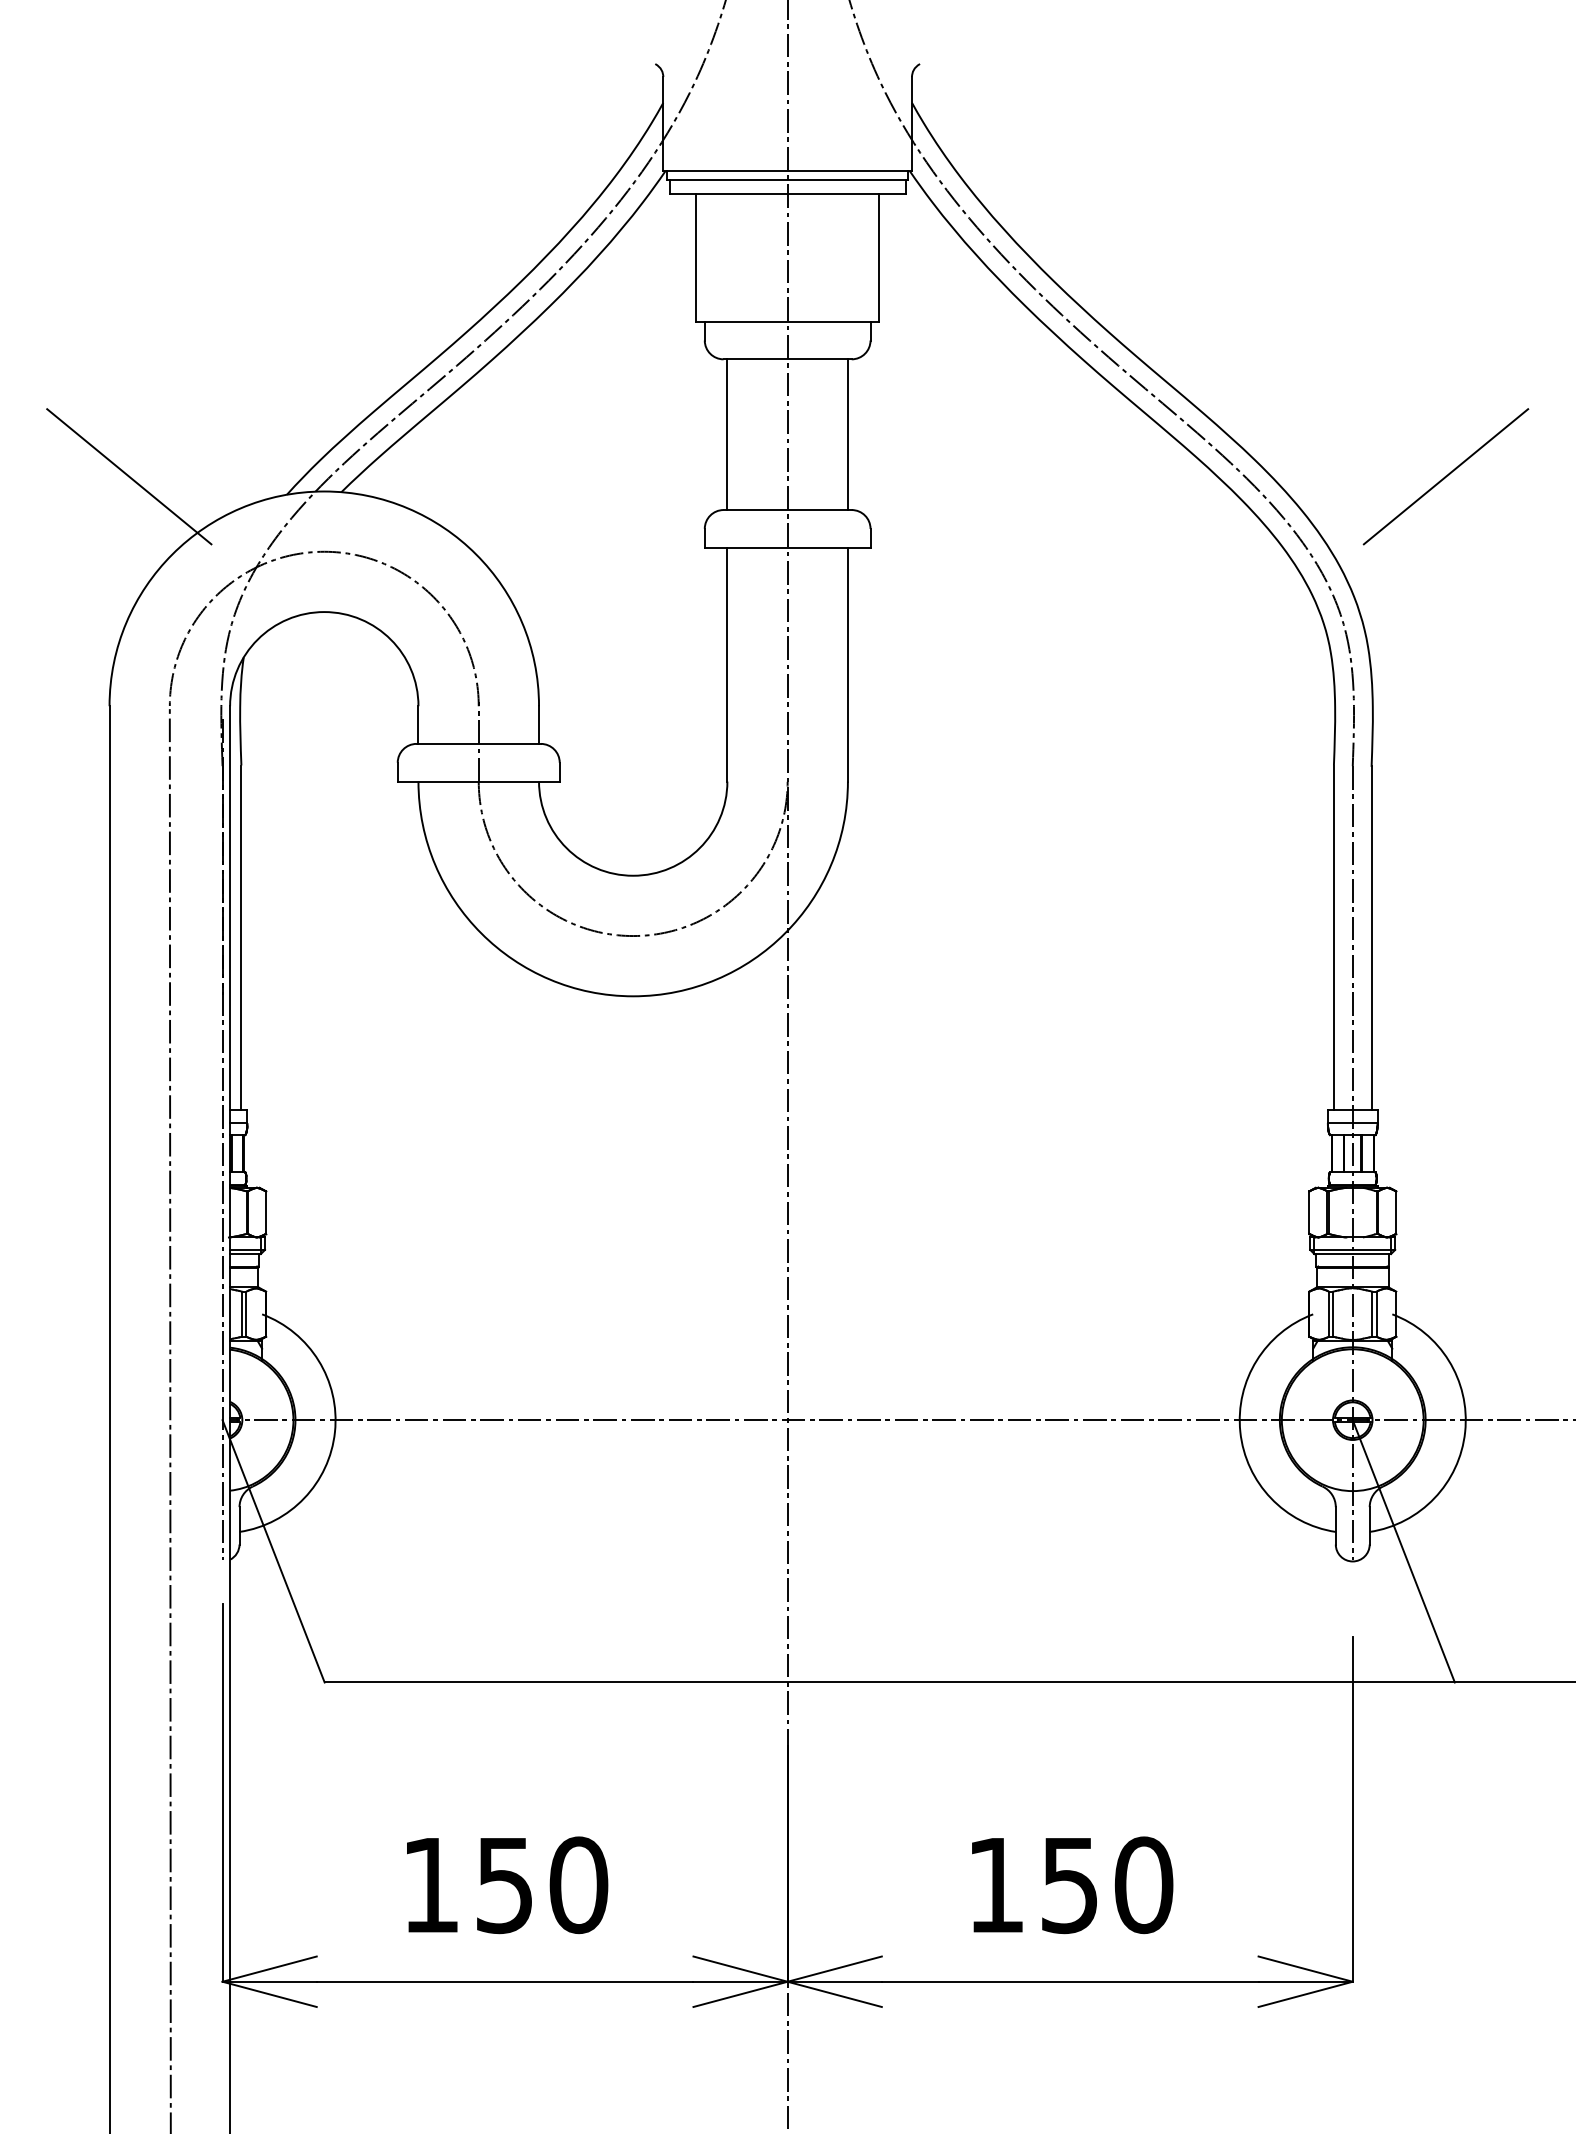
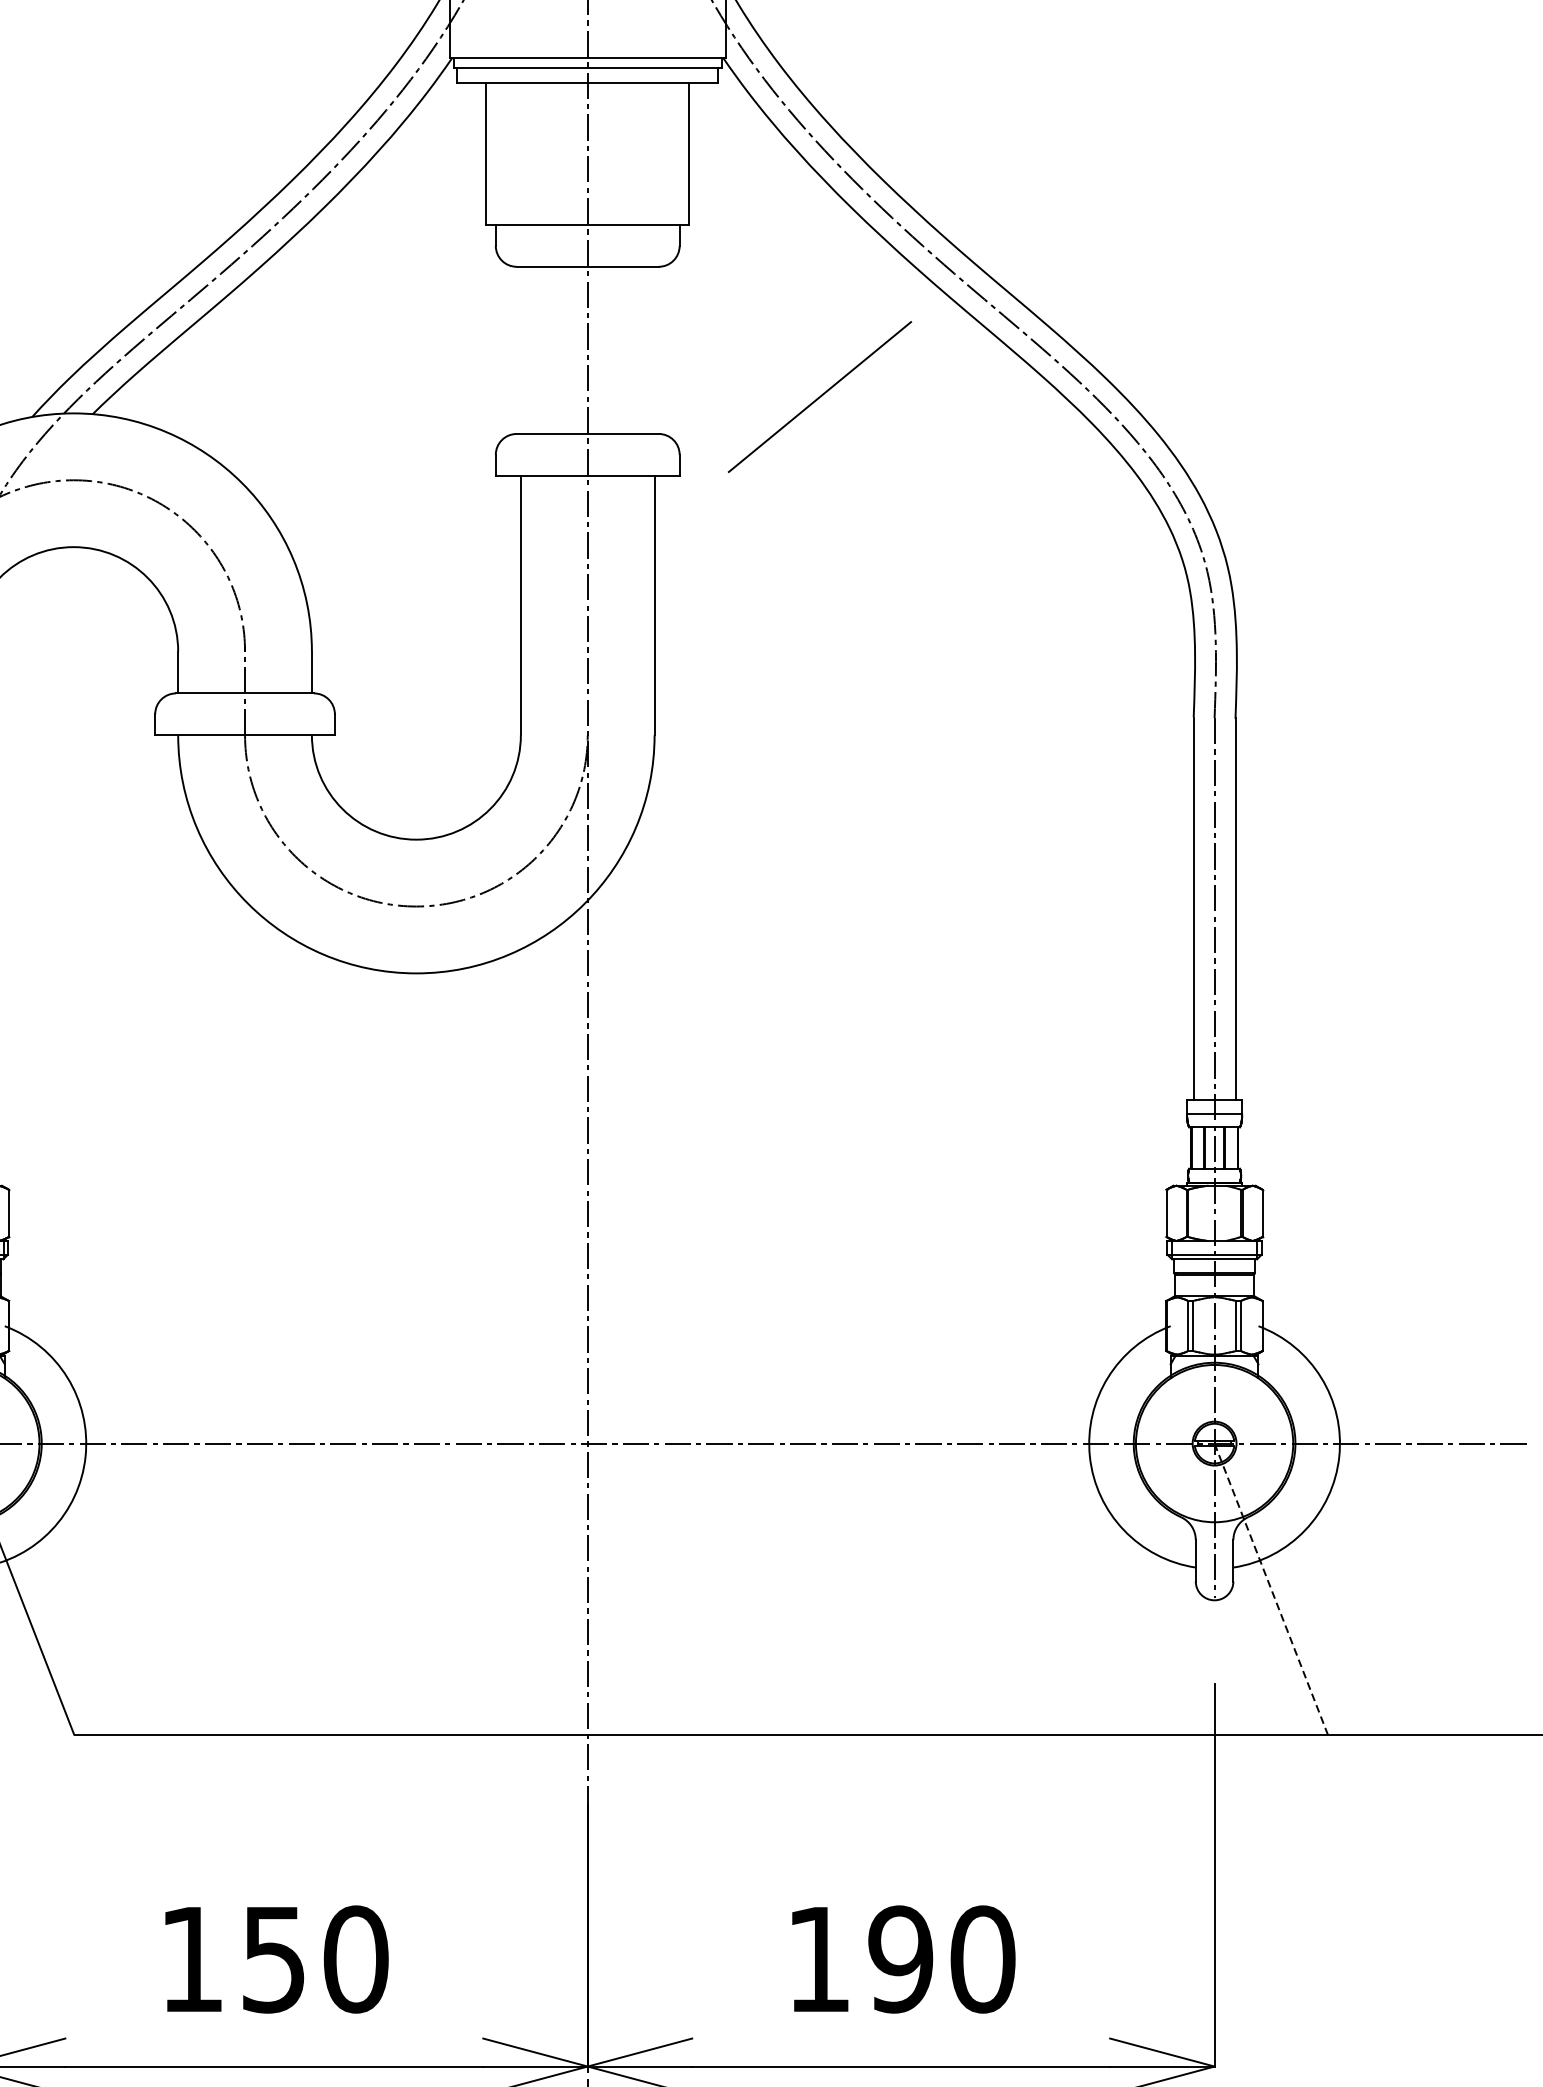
line: (727, 434) -> (520, 350), removed
line: (847, 434) -> (654, 350), removed
line: (1445, 476) -> (819, 396), moved
line: (1403, 1551) -> (1270, 1589), solid -> dashed
text: (1069, 1884) -> (900, 1958), 150 -> 190

